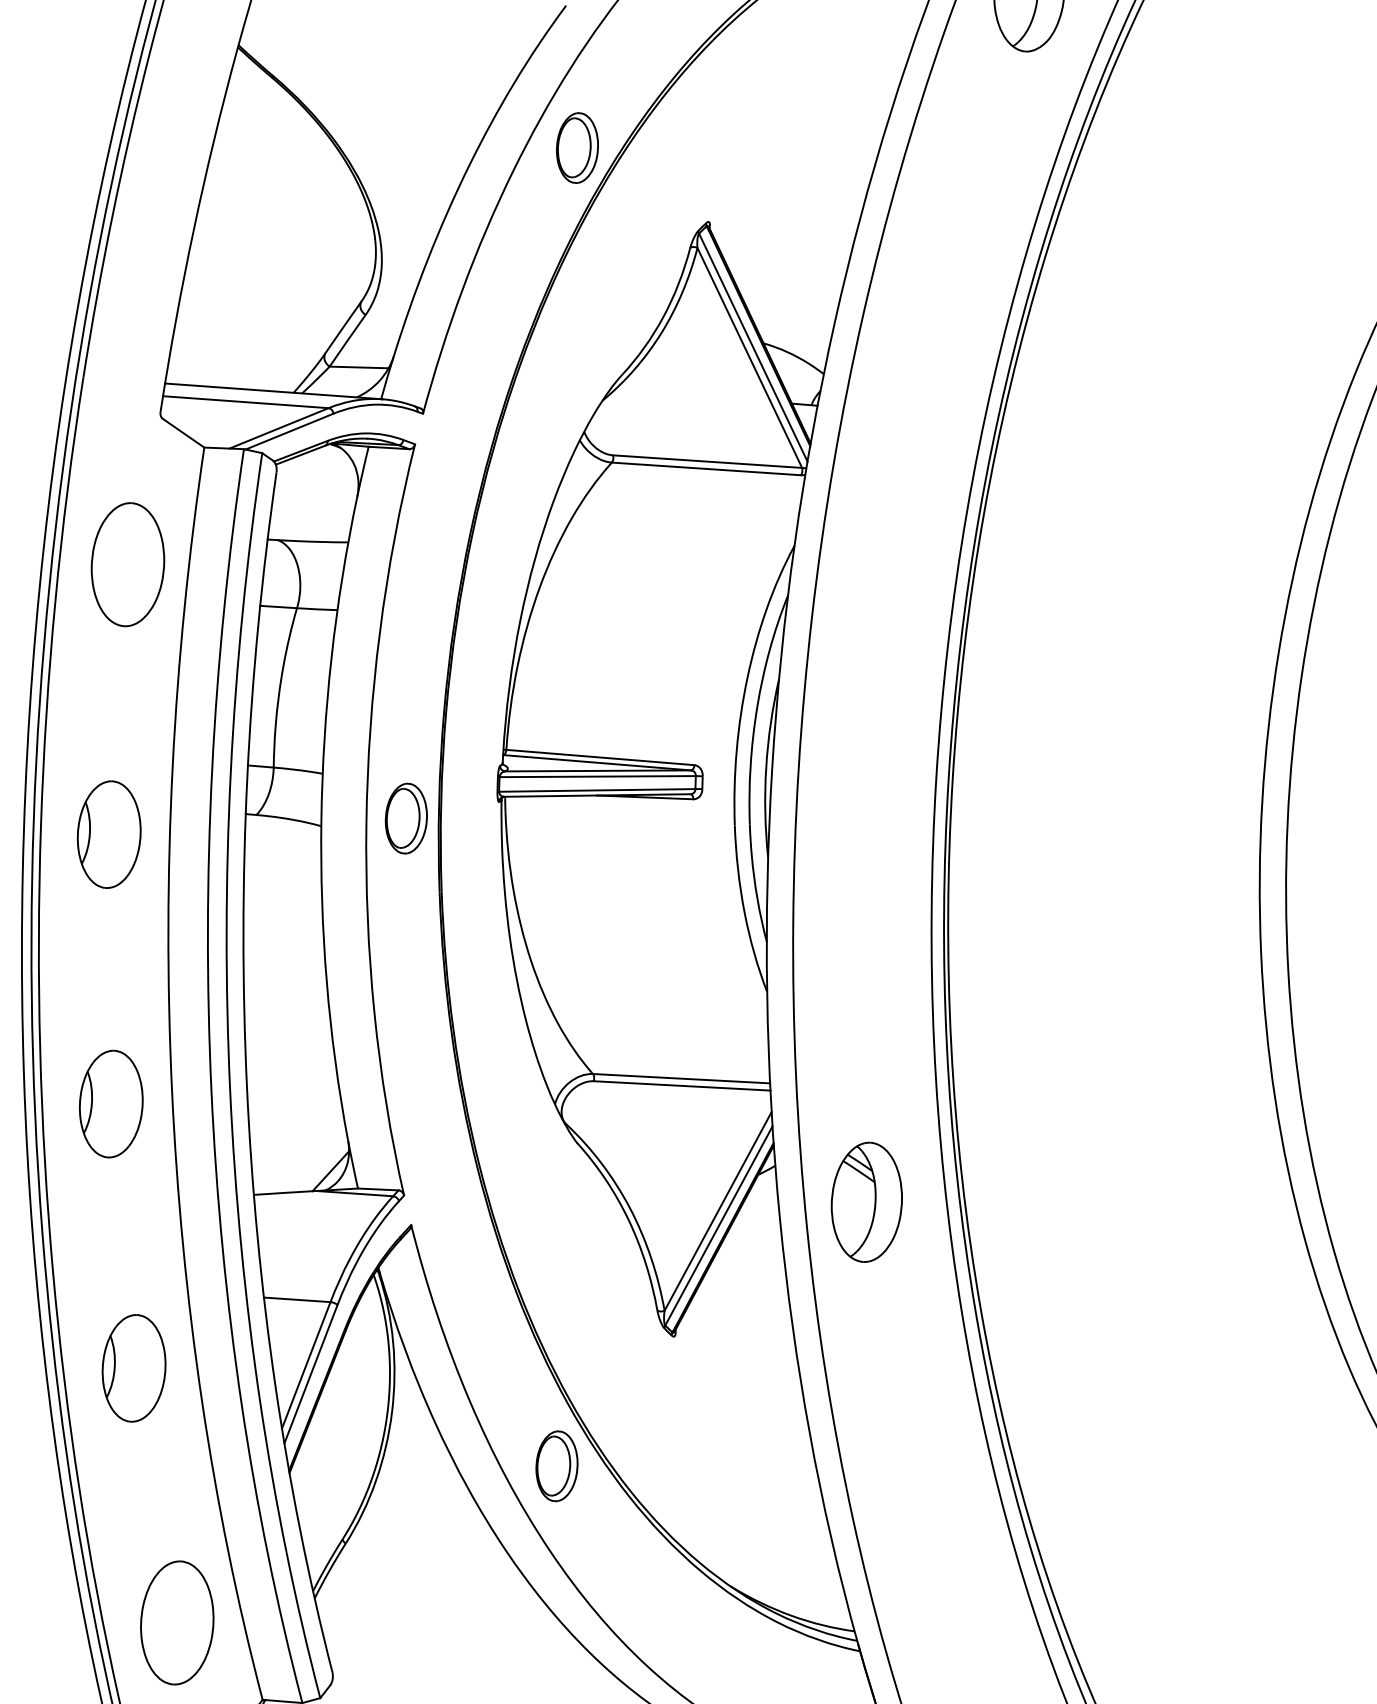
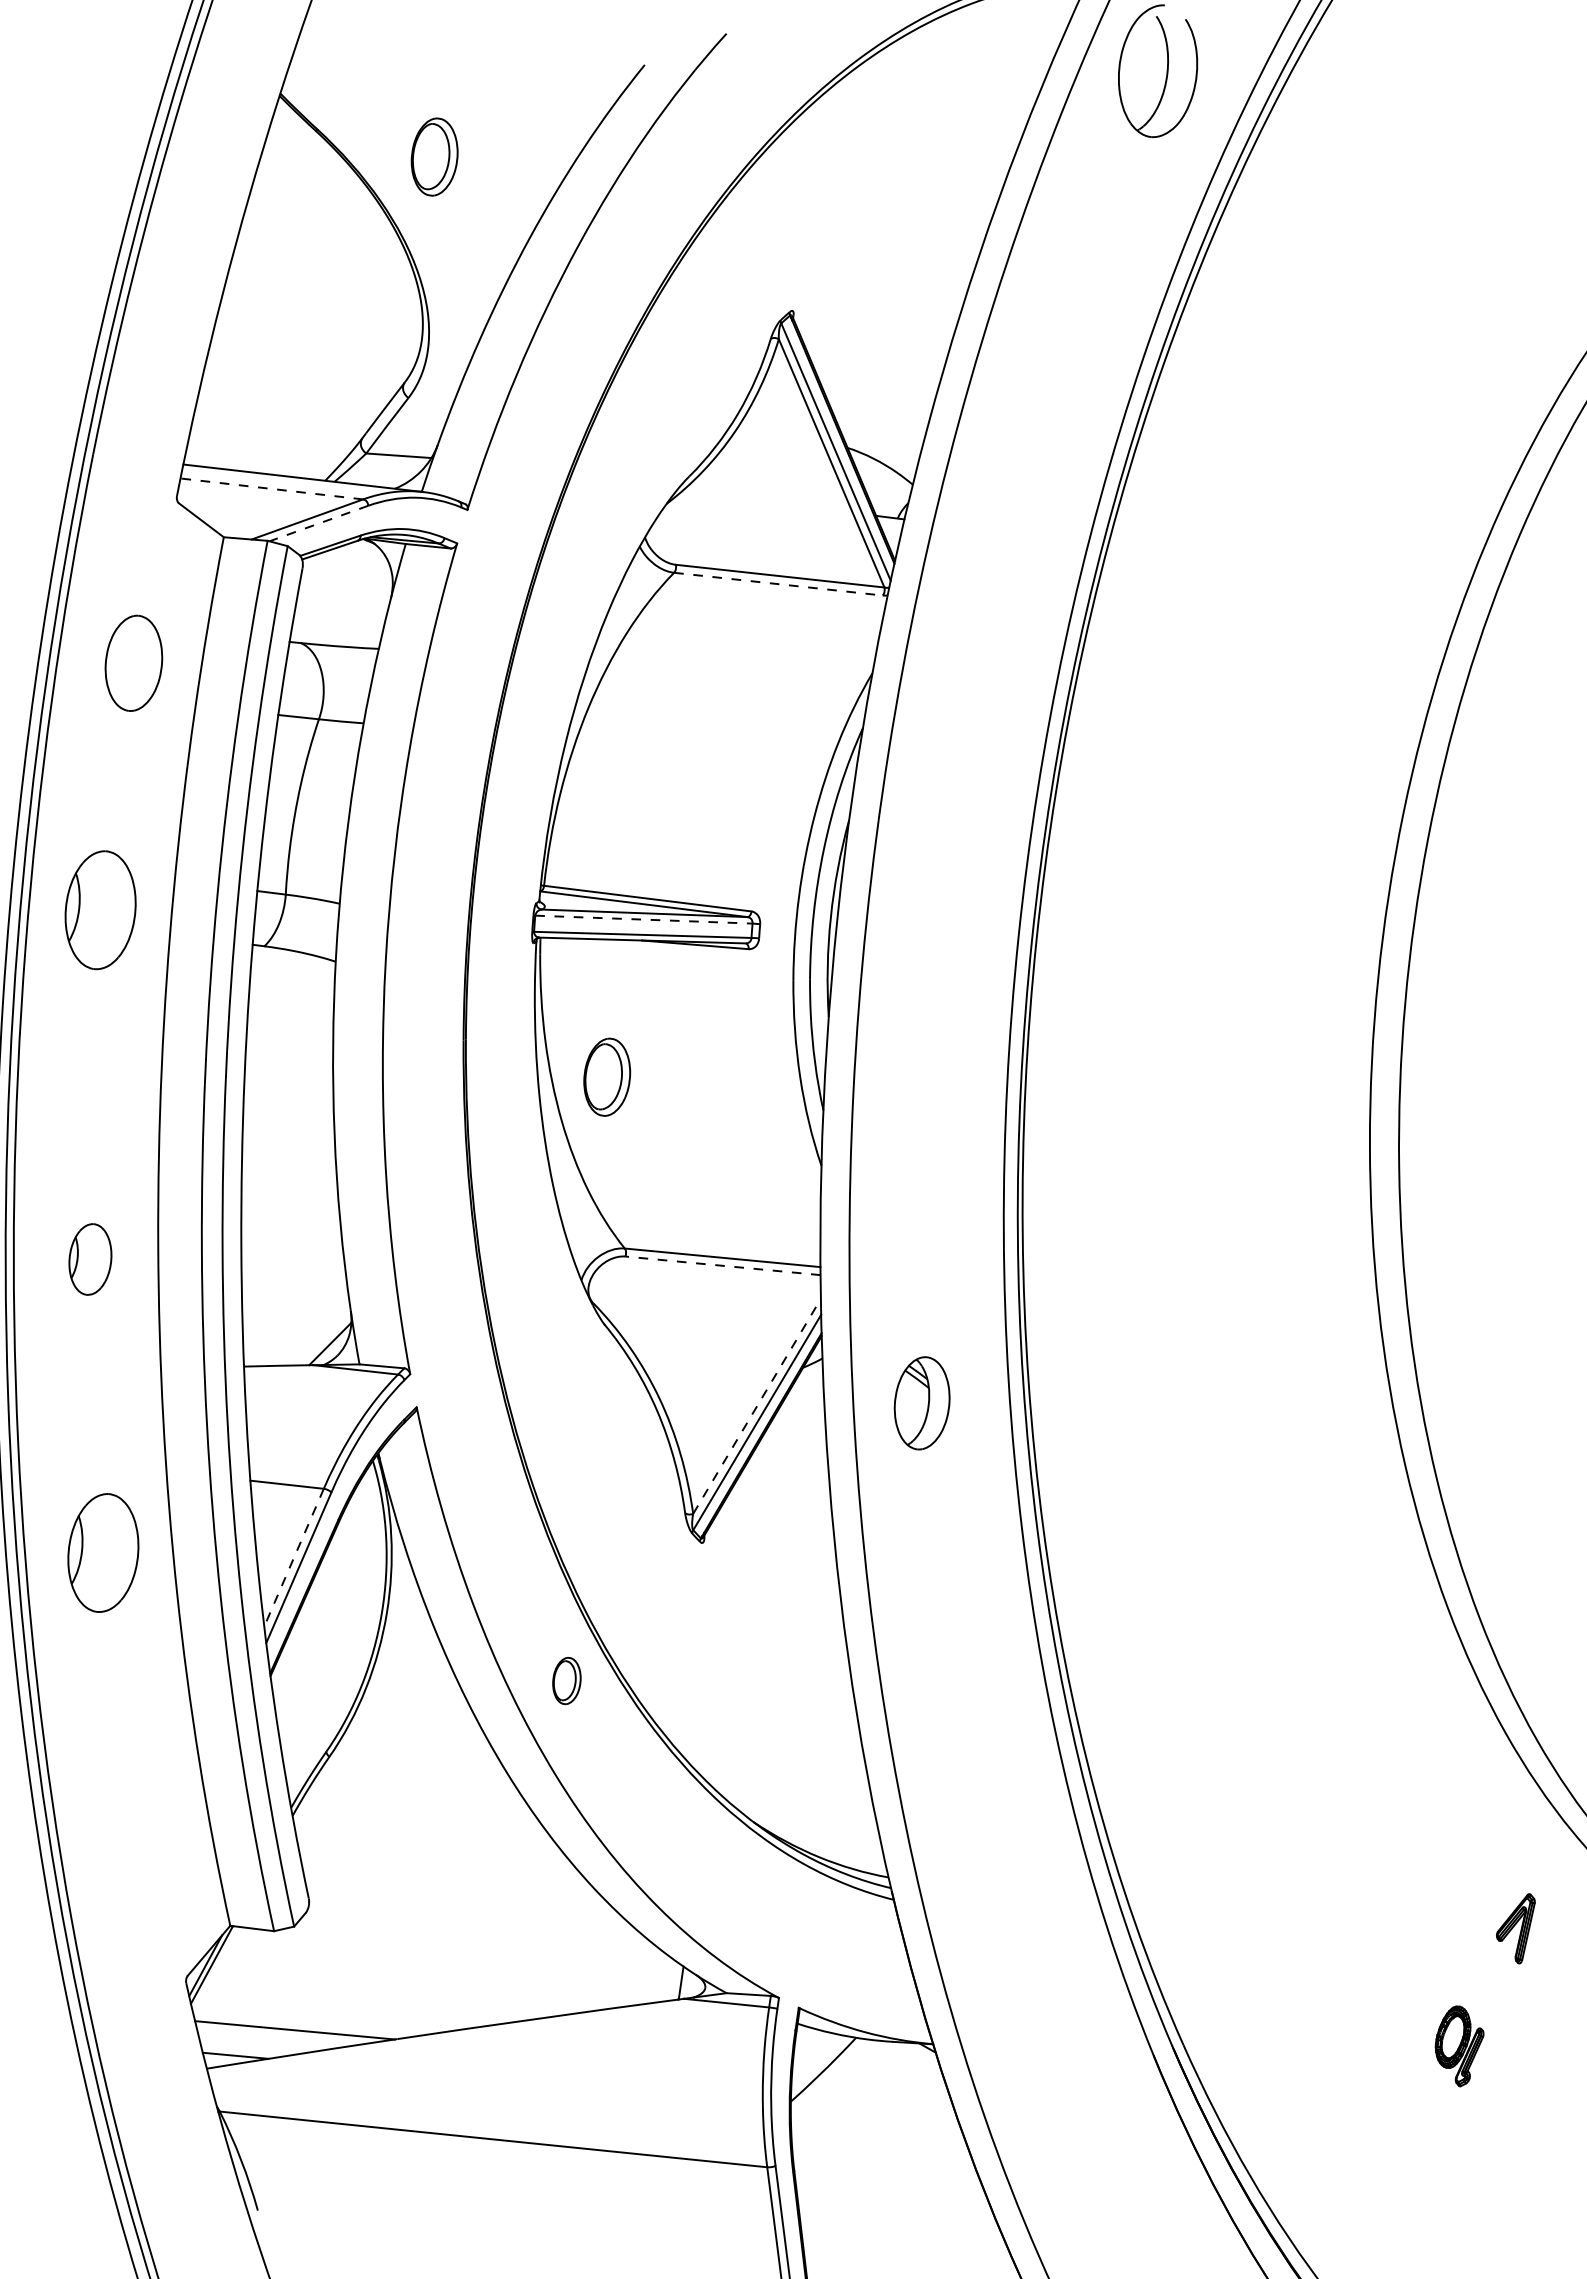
part: (577, 147) -> (434, 156), moved
line: (245, 401) -> (271, 488), solid -> dashed
line: (289, 431) -> (318, 523), solid -> dashed
line: (706, 469) -> (778, 584), solid -> dashed
part: (127, 564) -> (133, 663), size x0.7
line: (597, 776) -> (643, 919), solid -> dashed
part: (406, 817) -> (607, 1076), moved
part: (109, 834) -> (100, 910), moved
line: (681, 1085) -> (722, 1265), solid -> dashed
part: (111, 1104) -> (90, 1259), size x0.6
part: (867, 1202) -> (922, 1403), size x0.7
line: (718, 1210) -> (757, 1405), solid -> dashed
line: (306, 1365) -> (294, 1557), solid -> dashed
part: (556, 1465) -> (566, 1680), size x0.6
part: (177, 1622) -> (139, 1836), removed

